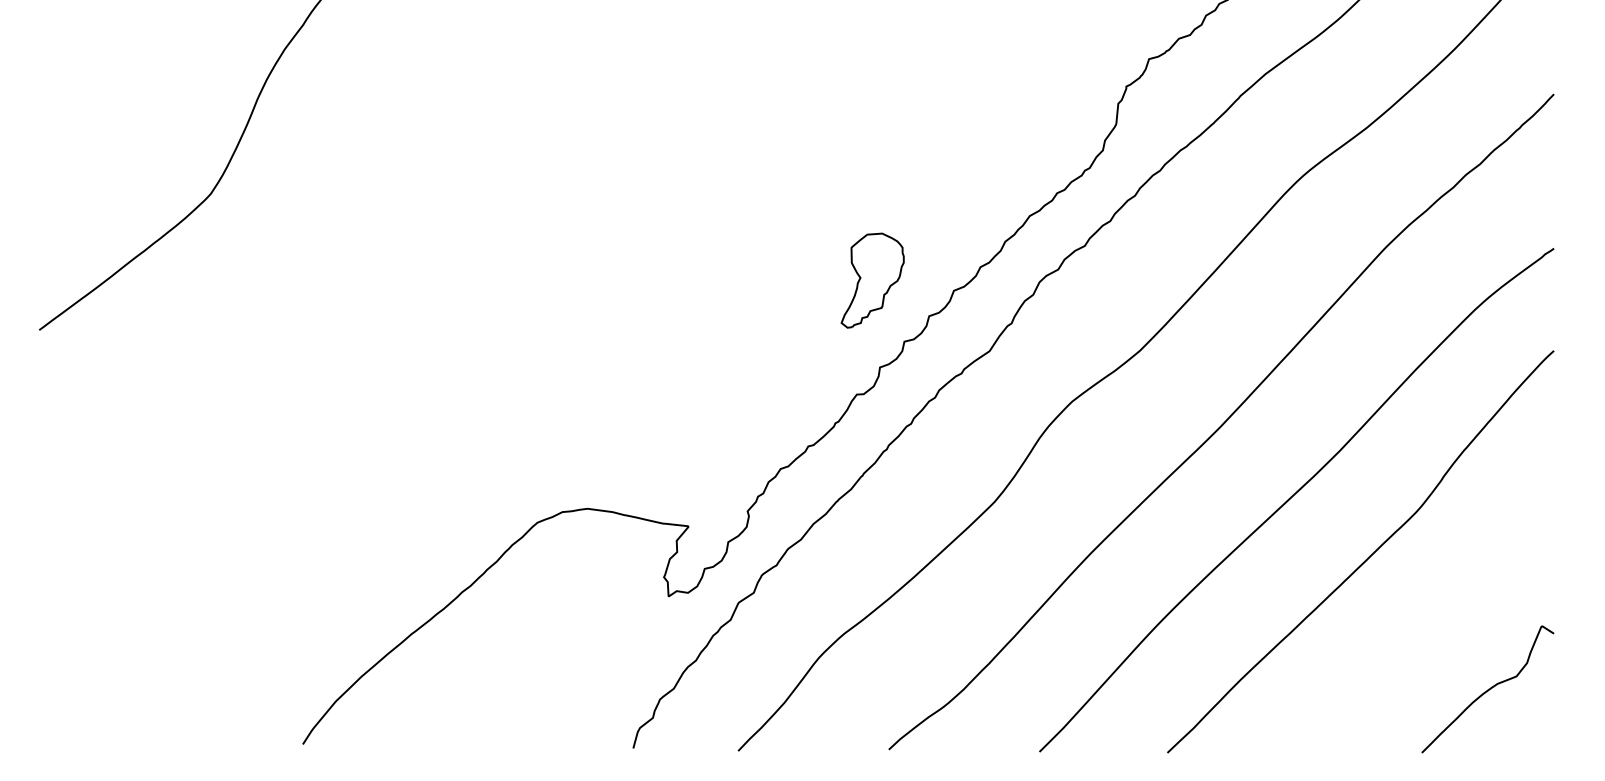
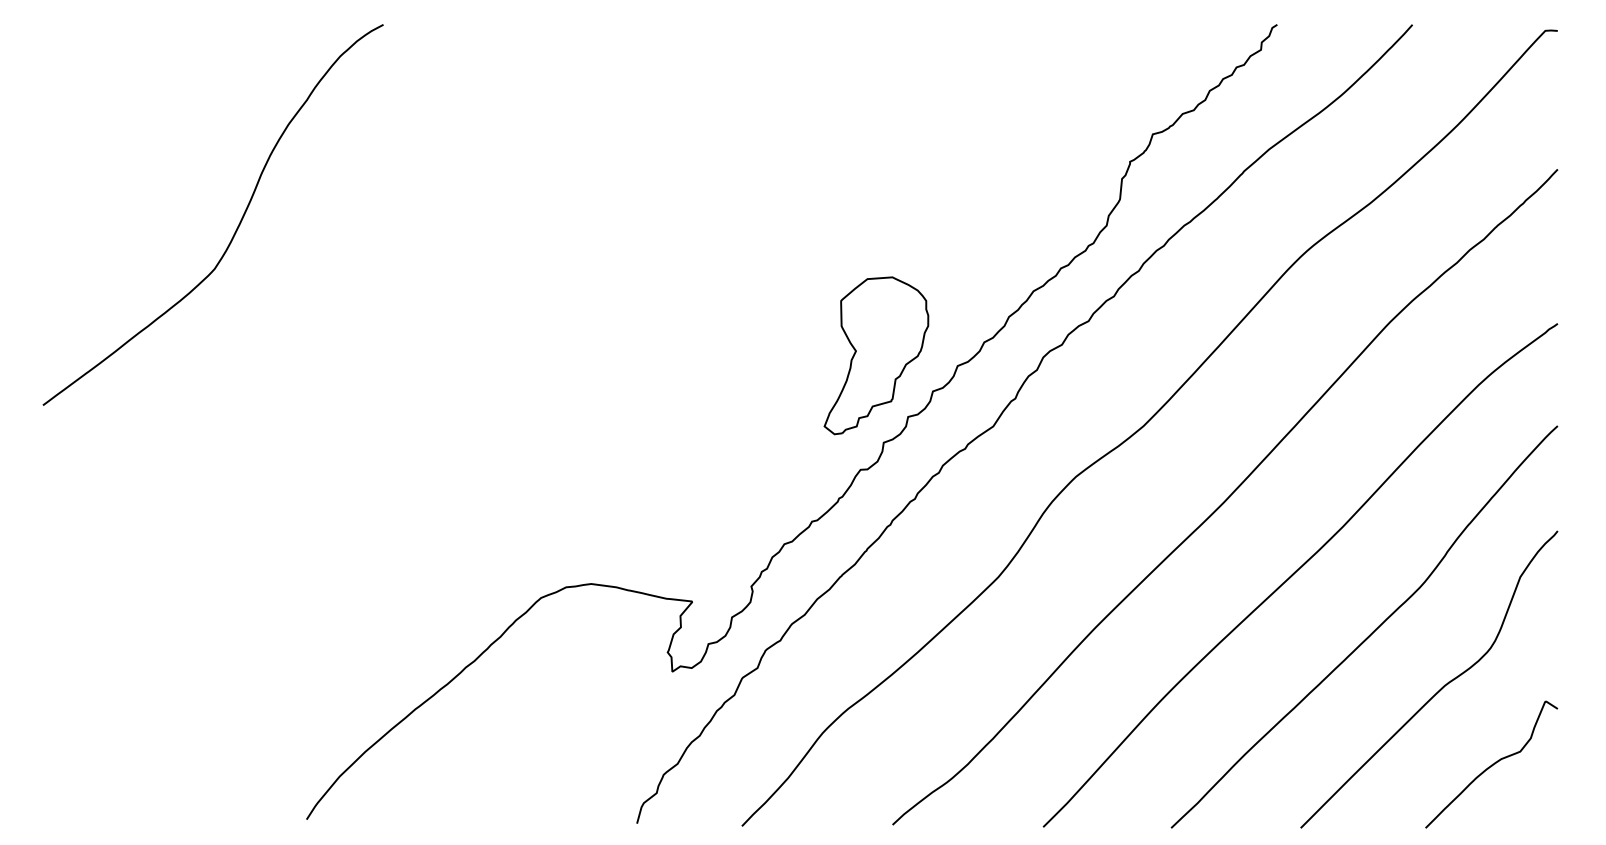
part: (872, 280) -> (876, 355), size x1.67
curve: (1435, 614) -> (1439, 689), added

